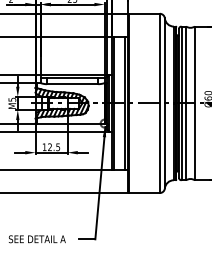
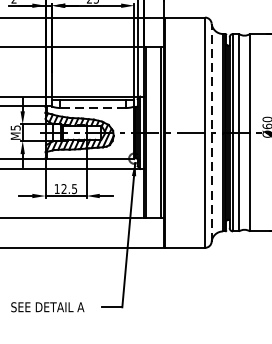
line: (72, 84) -> (92, 108), solid -> dashed
line: (164, 103) -> (211, 132), solid -> dashed

